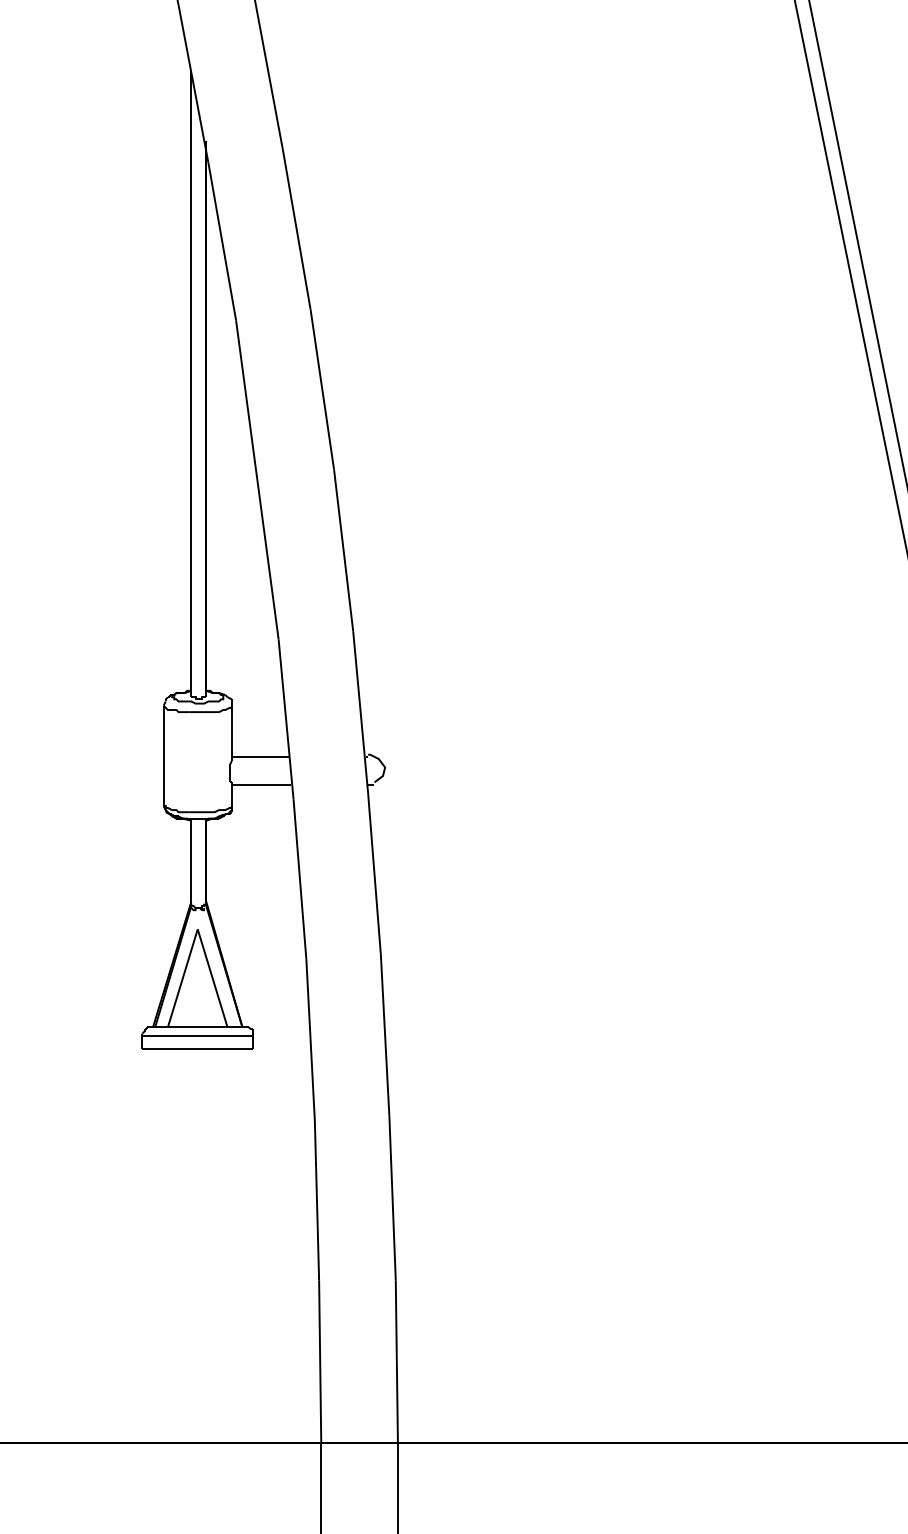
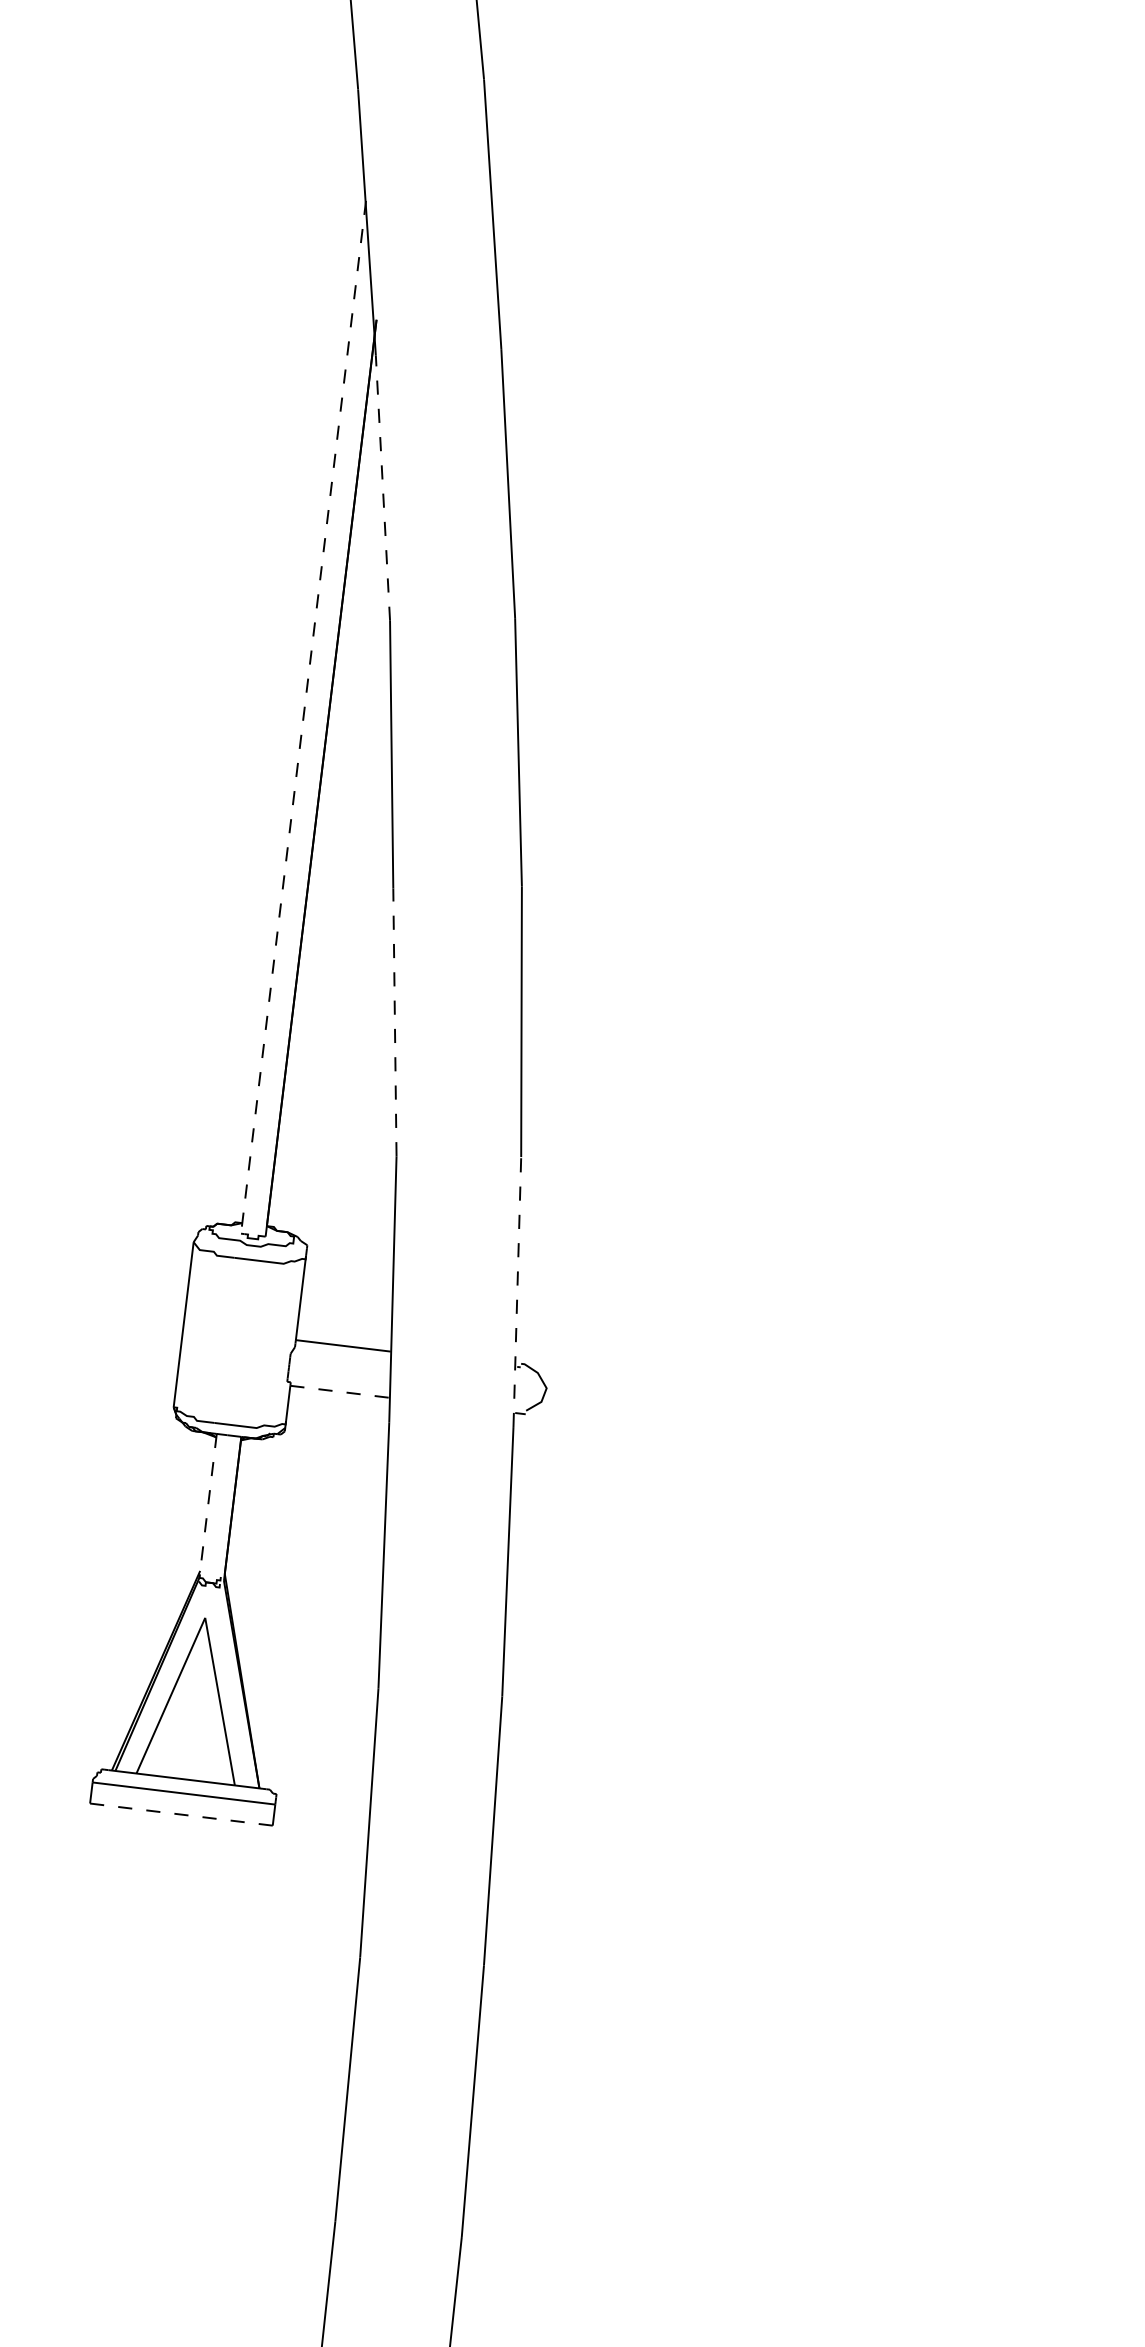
line: (222, 241) -> (383, 488), solid -> dashed
line: (191, 384) -> (303, 717), solid -> dashed
line: (268, 559) -> (395, 1021), solid -> dashed
line: (360, 711) -> (517, 1291), solid -> dashed
line: (261, 784) -> (339, 1391), solid -> dashed
line: (191, 862) -> (208, 1506), solid -> dashed
line: (198, 1048) -> (182, 1814), solid -> dashed

